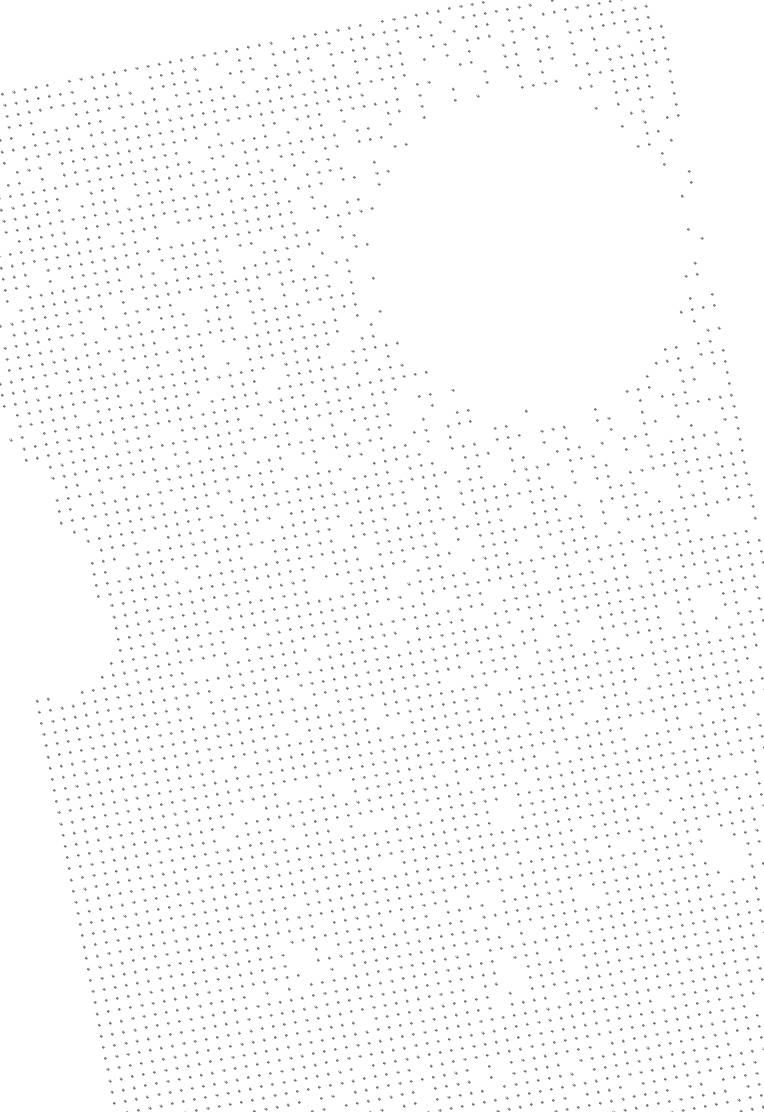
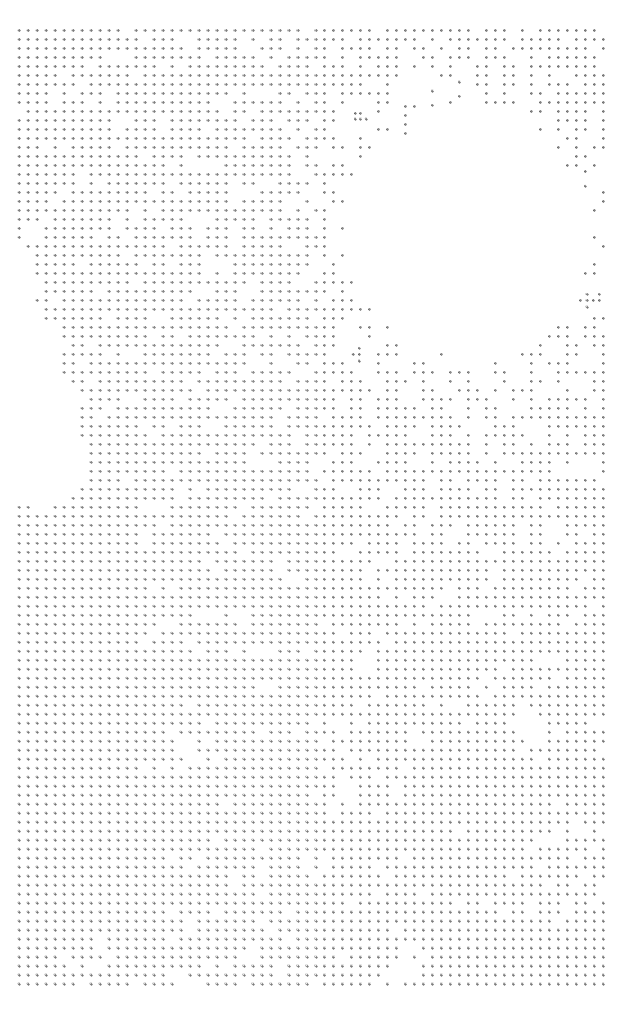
part: (485, 76) -> (459, 88), size x1.6
part: (454, 93) -> (432, 97), size x1.6
part: (425, 99) -> (409, 119), moved
part: (369, 133) -> (360, 115), size x0.6
part: (663, 158) -> (585, 178), size x1.6
part: (697, 308) -> (589, 300), size x0.7
part: (419, 431) -> (355, 354), size x0.7

